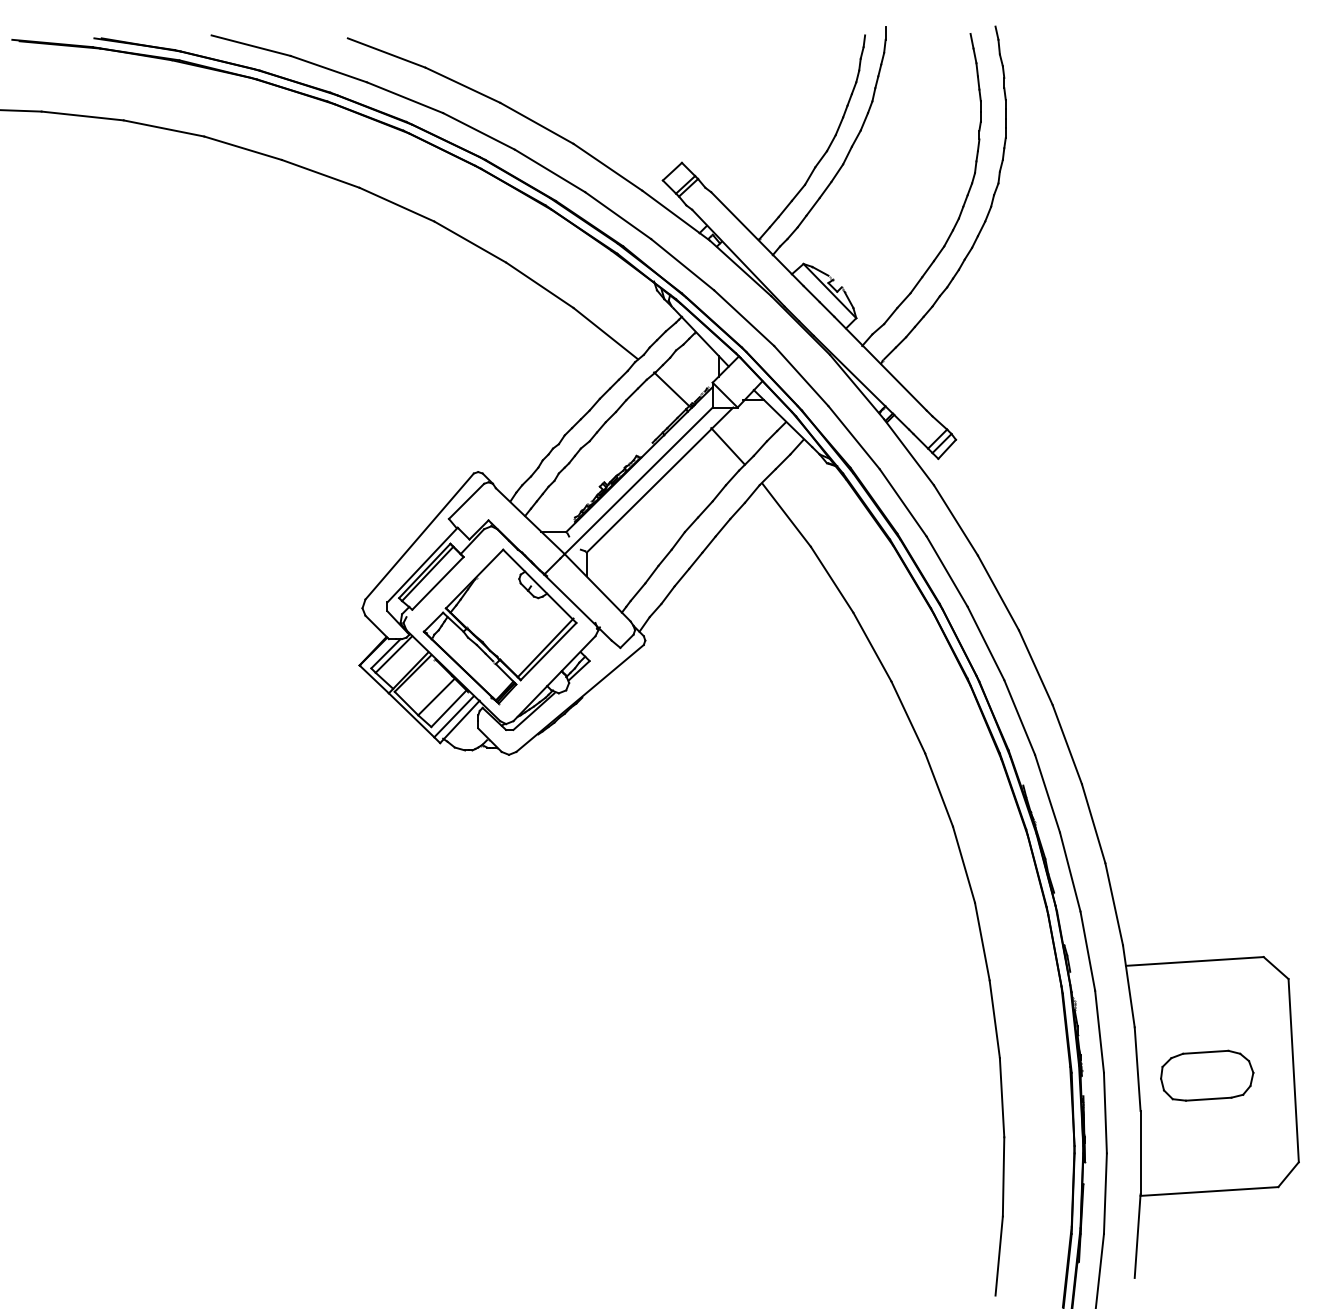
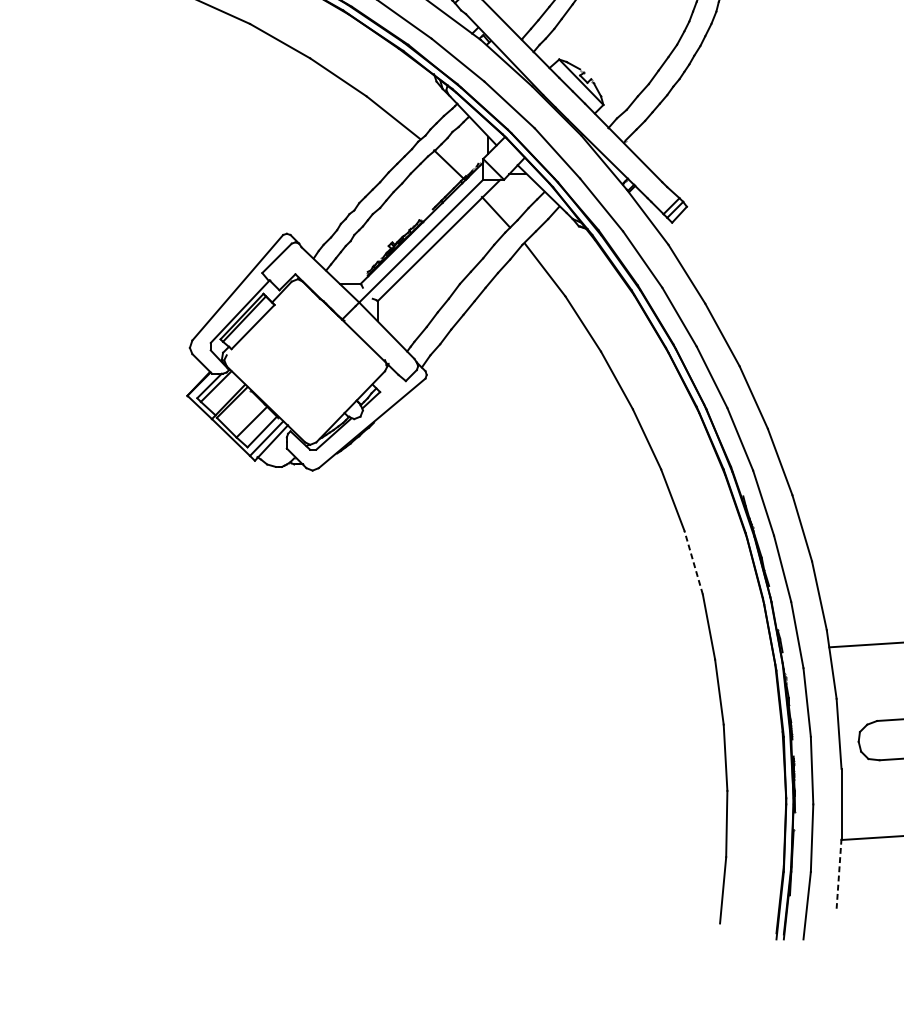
part: (499, 626) -> (304, 363), removed
line: (964, 864) -> (694, 562), solid -> dashed
line: (1137, 1236) -> (838, 874), solid -> dashed

